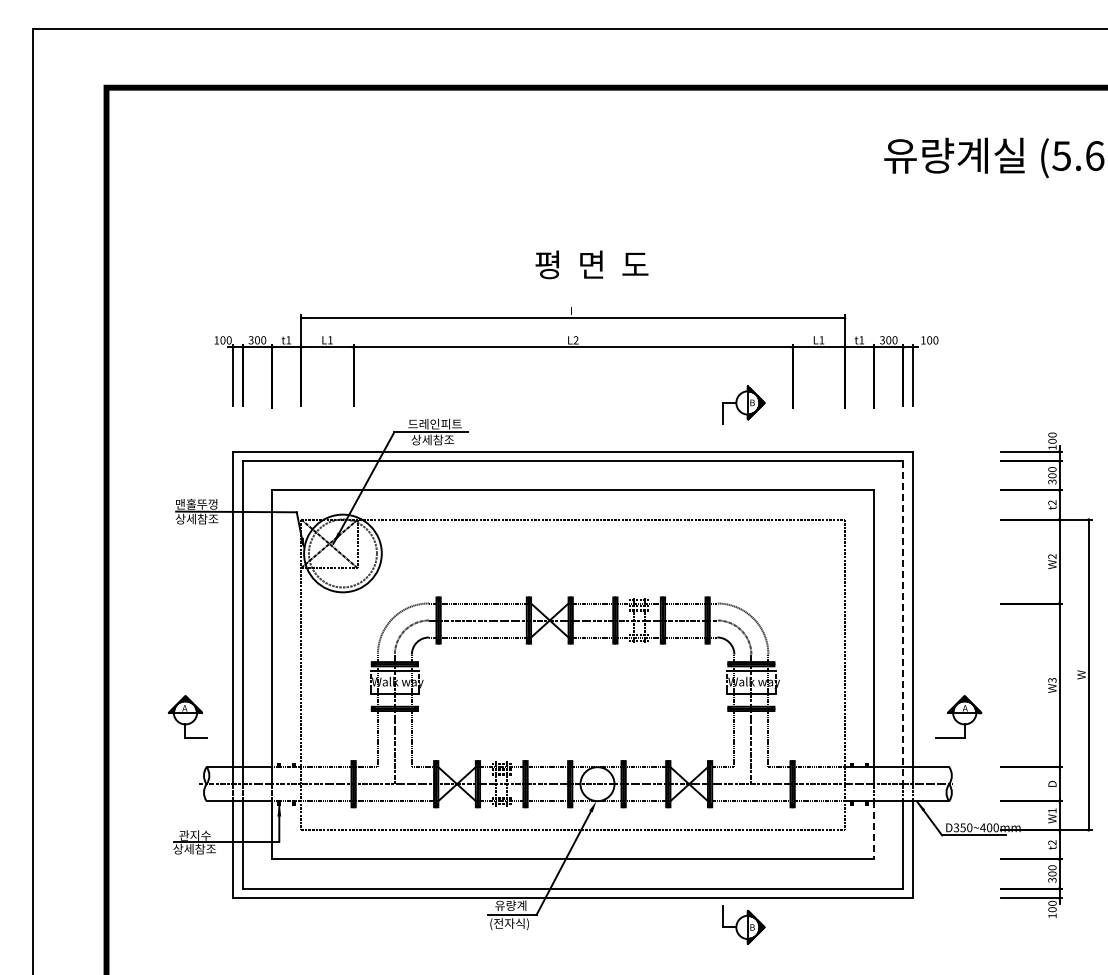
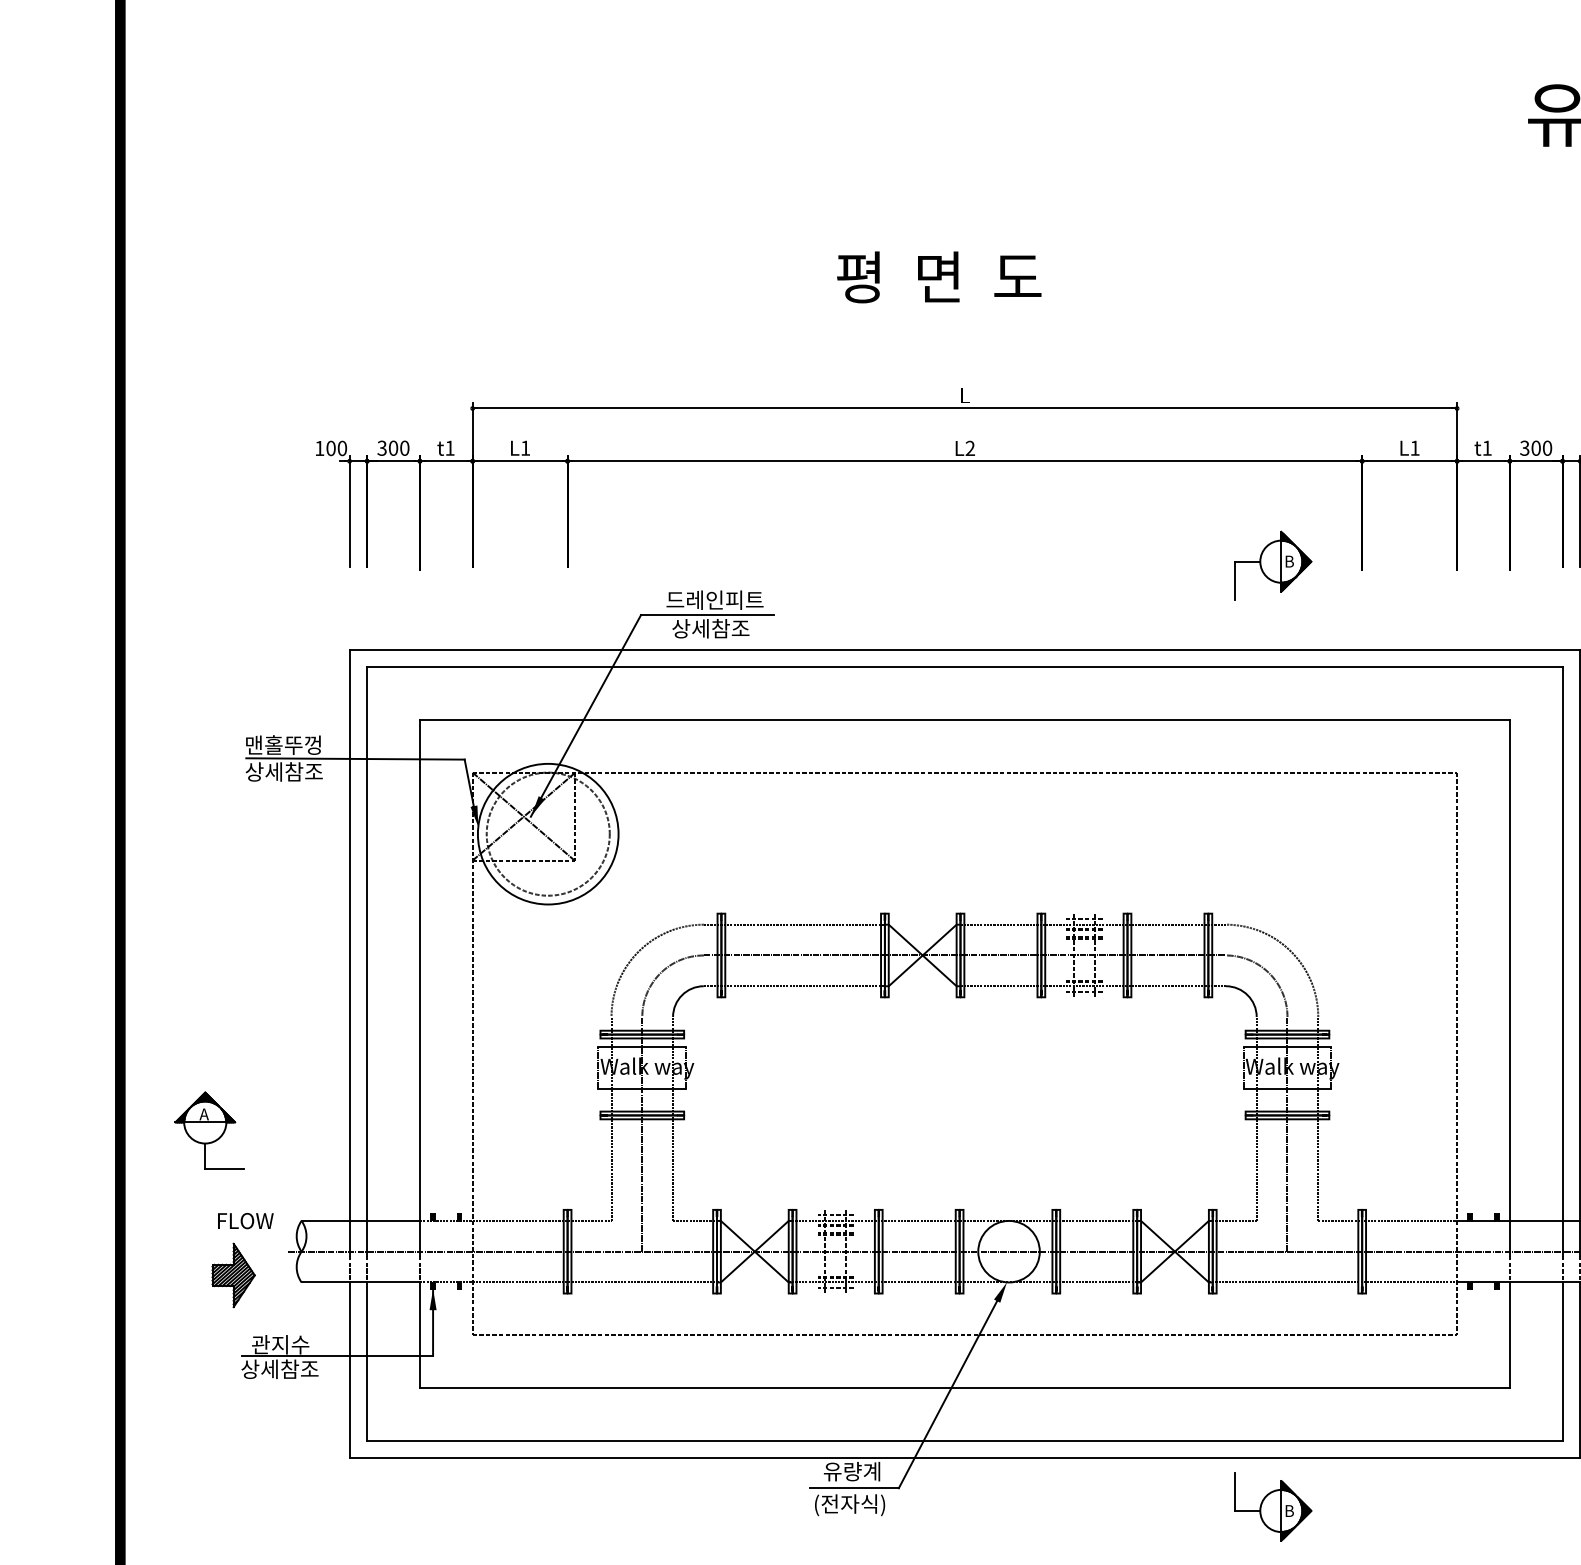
text: (591, 264) -> (938, 276), moved
line: (903, 623) -> (1562, 960), dashed -> solid
part: (187, 716) -> (208, 1129), moved
part: (173, 788) -> (241, 1259), added
line: (874, 830) -> (1510, 1335), dashed -> solid

